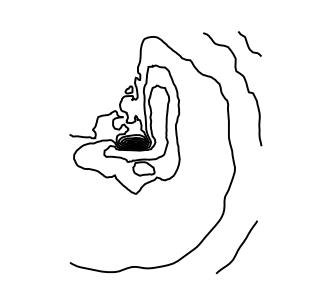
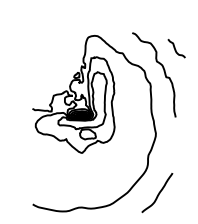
curve: (248, 43) -> (175, 48), moved

